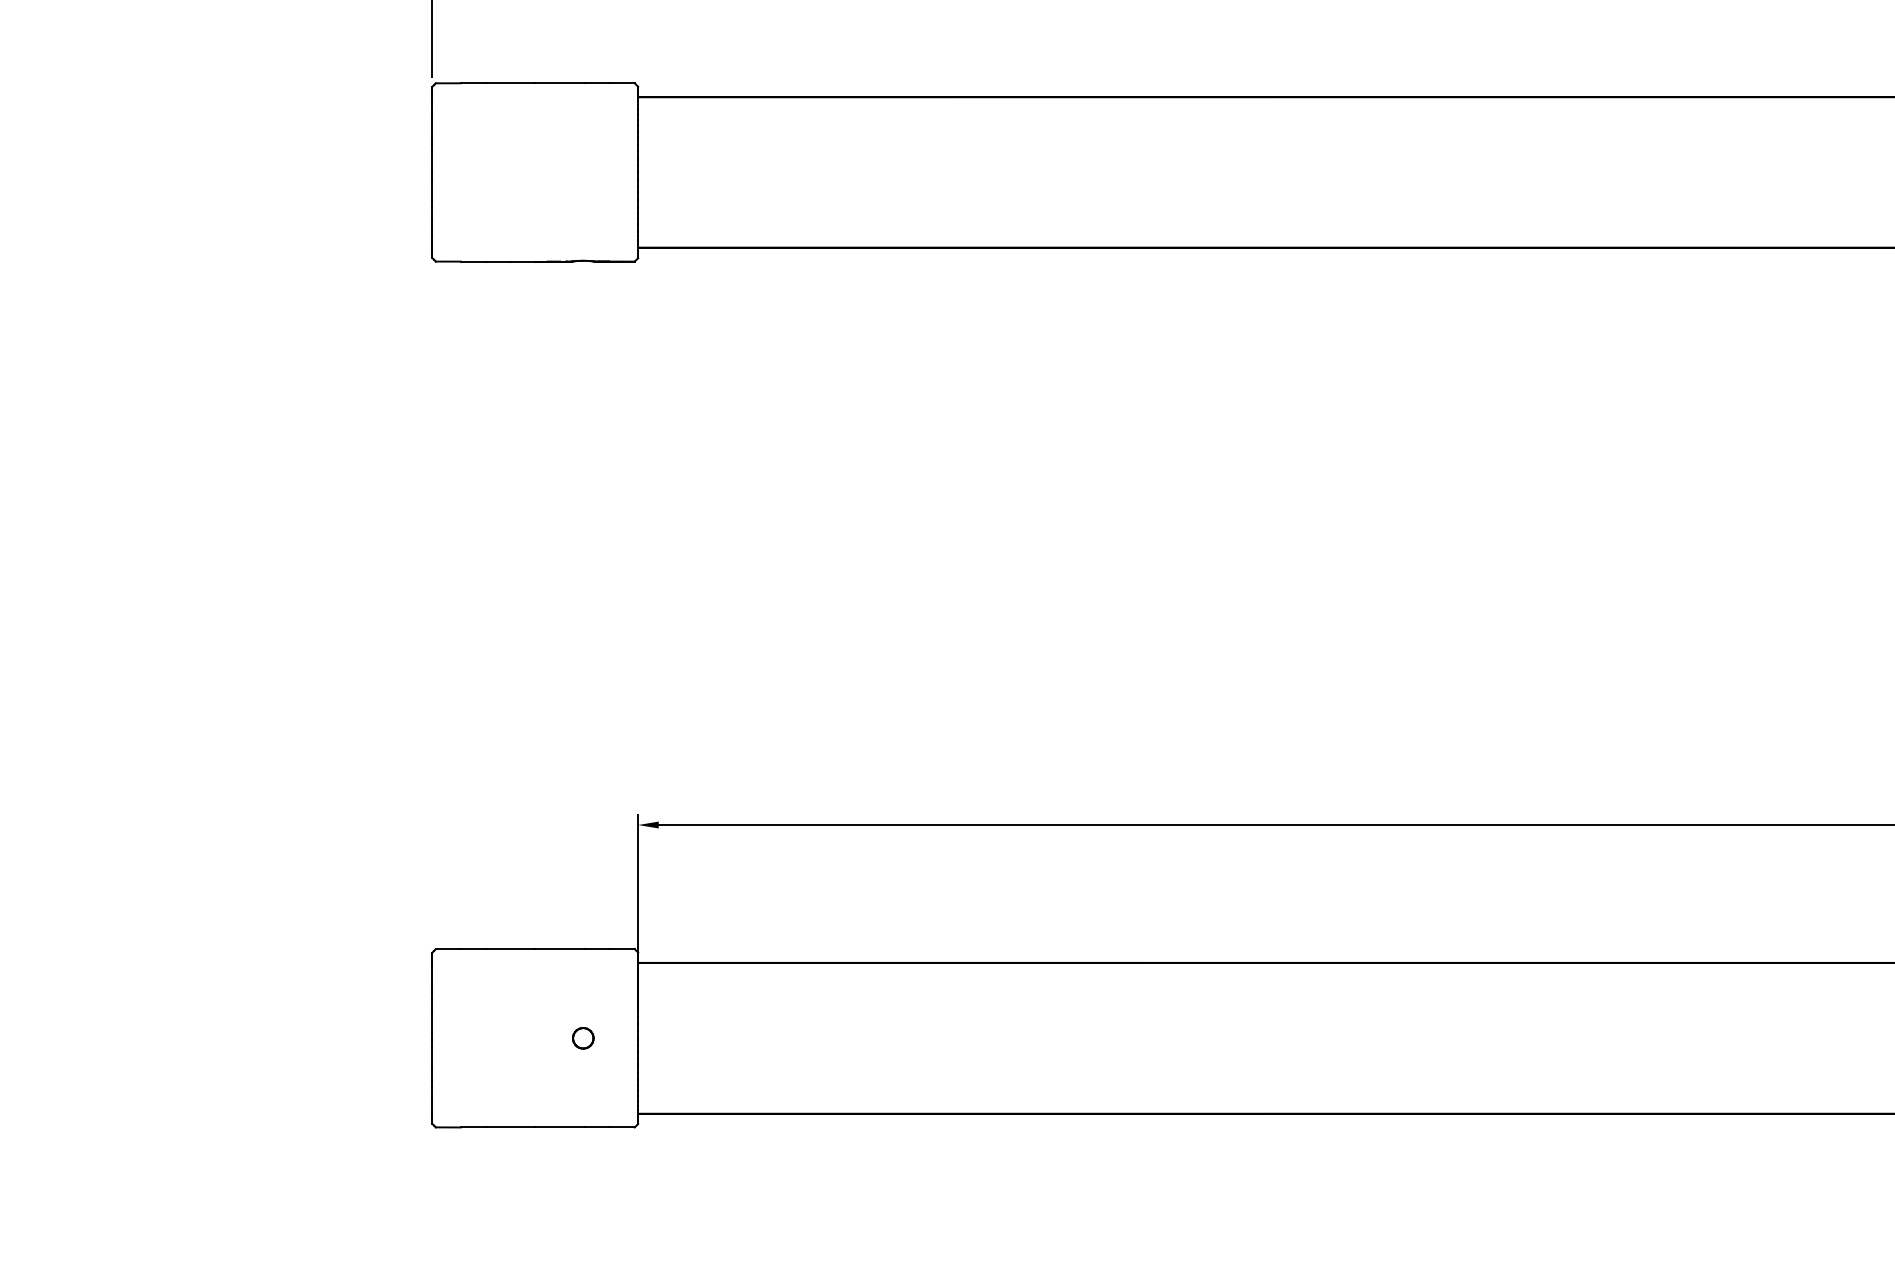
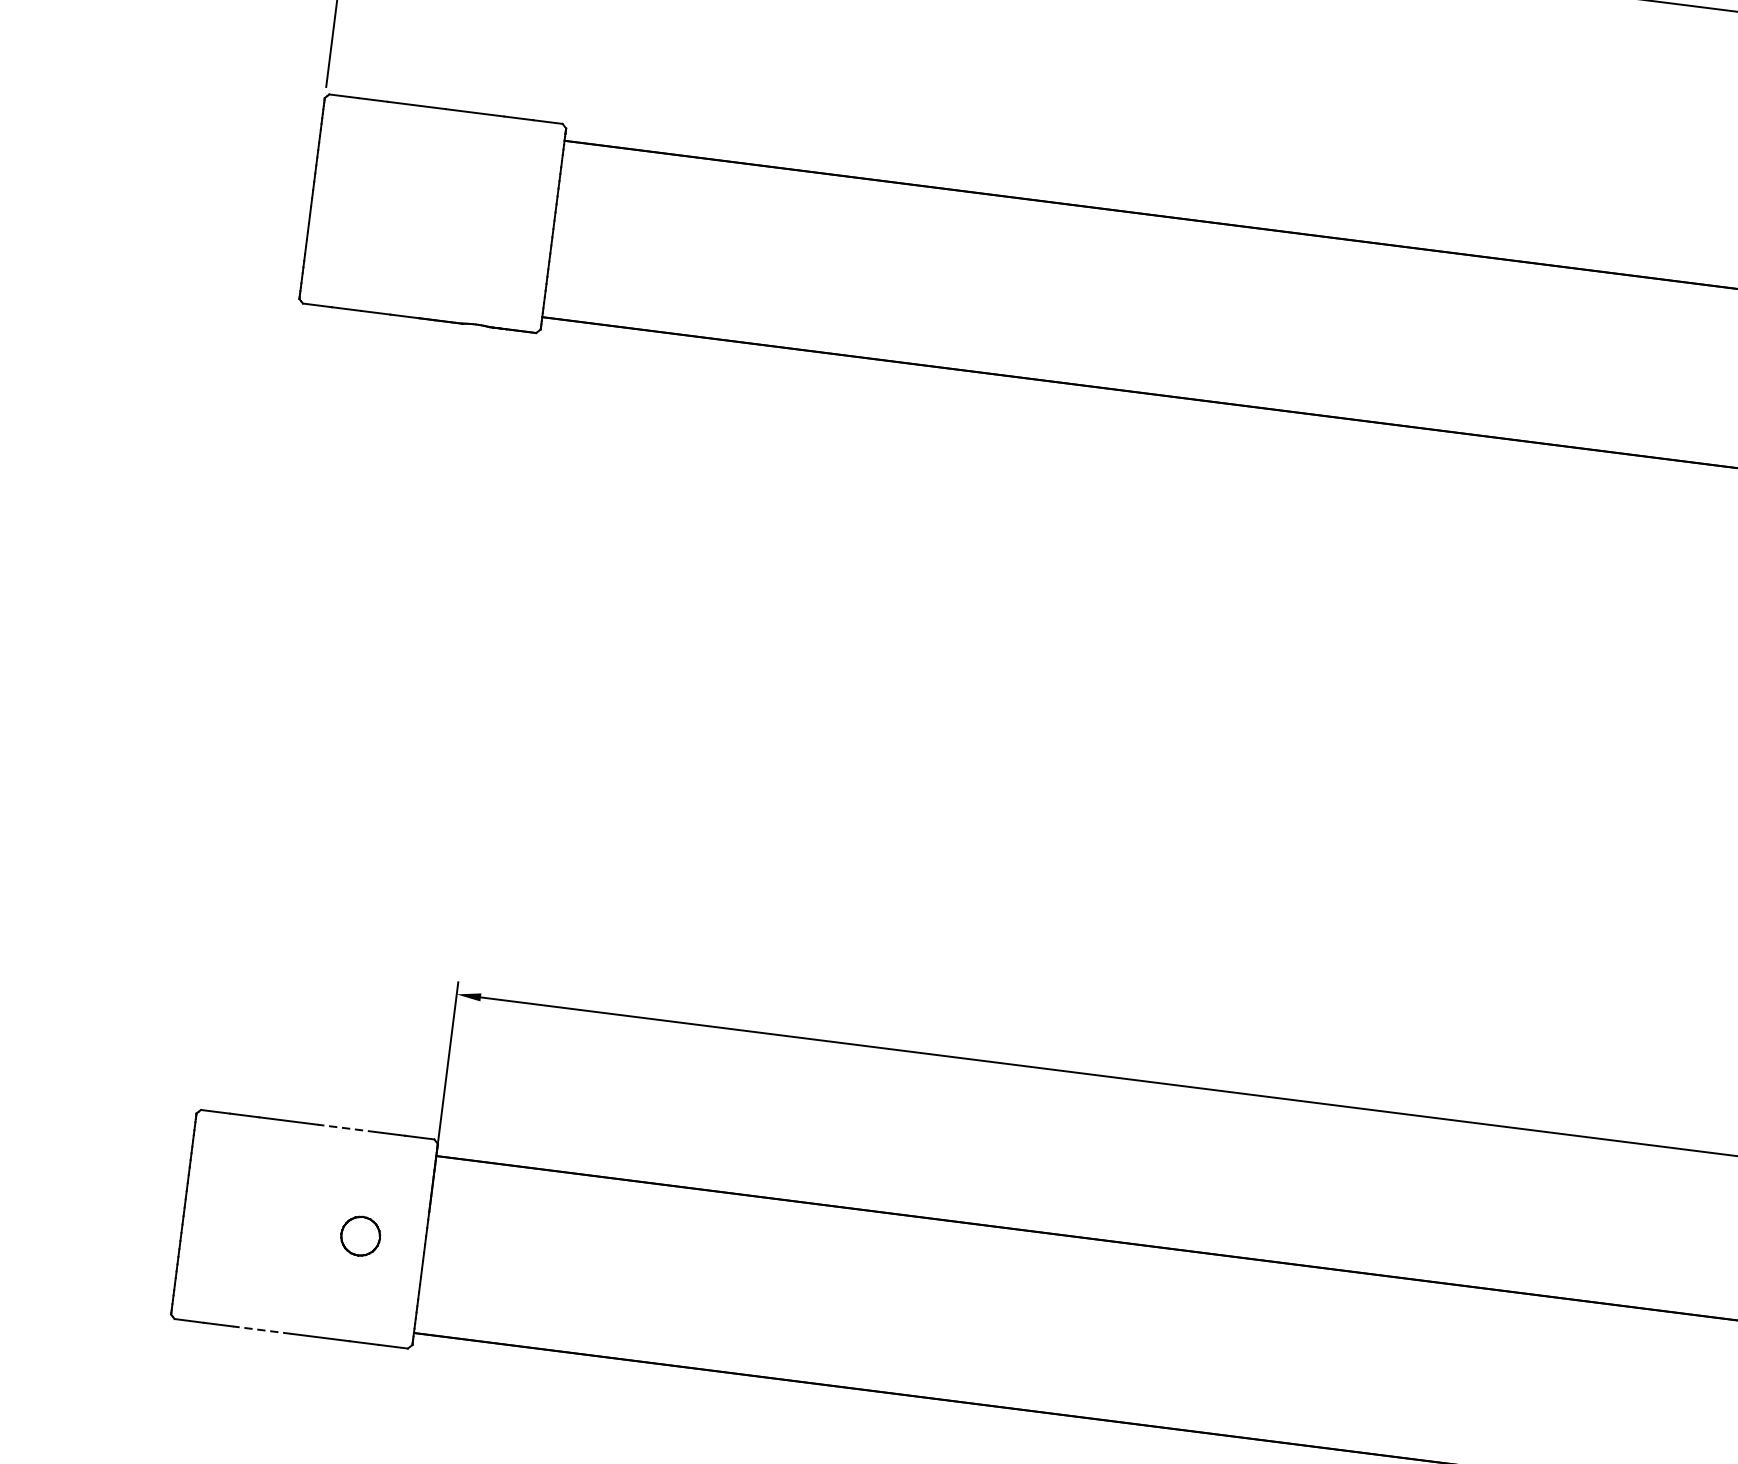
line: (560, 949) -> (347, 1128), solid -> dashed
part: (583, 1038) -> (360, 1236), size x1.6
line: (510, 1127) -> (262, 1330), solid -> dashed

